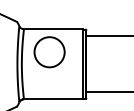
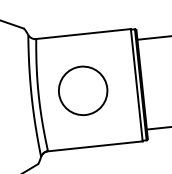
circle: (49, 52) -> (83, 91), moved

